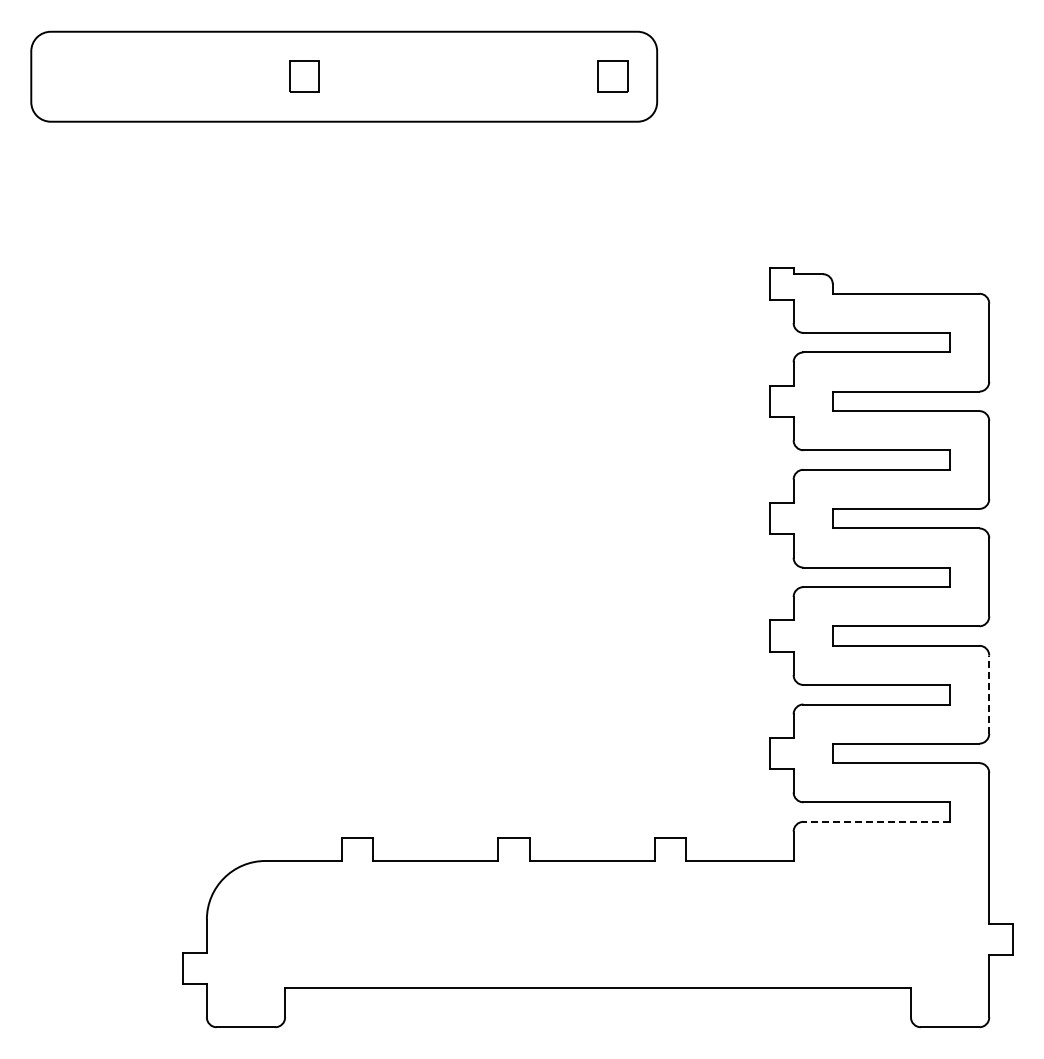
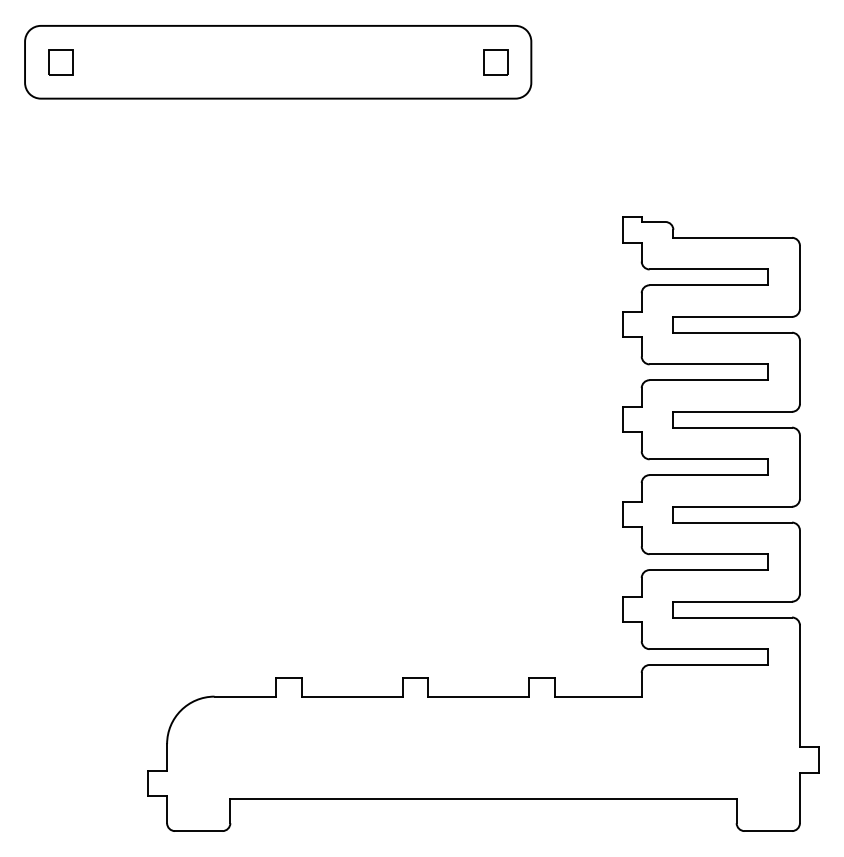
part: (304, 76) -> (60, 62), moved
line: (989, 694) -> (800, 561), dashed -> solid
line: (876, 821) -> (708, 664), dashed -> solid

